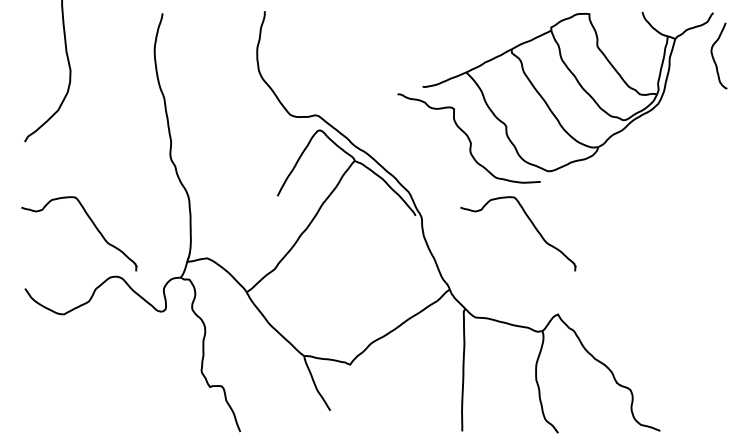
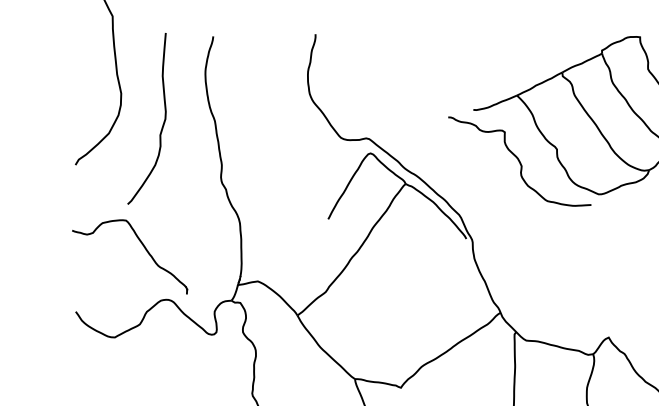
curve: (112, 99) -> (163, 122), added
part: (532, 225) -> (583, 248), removed

